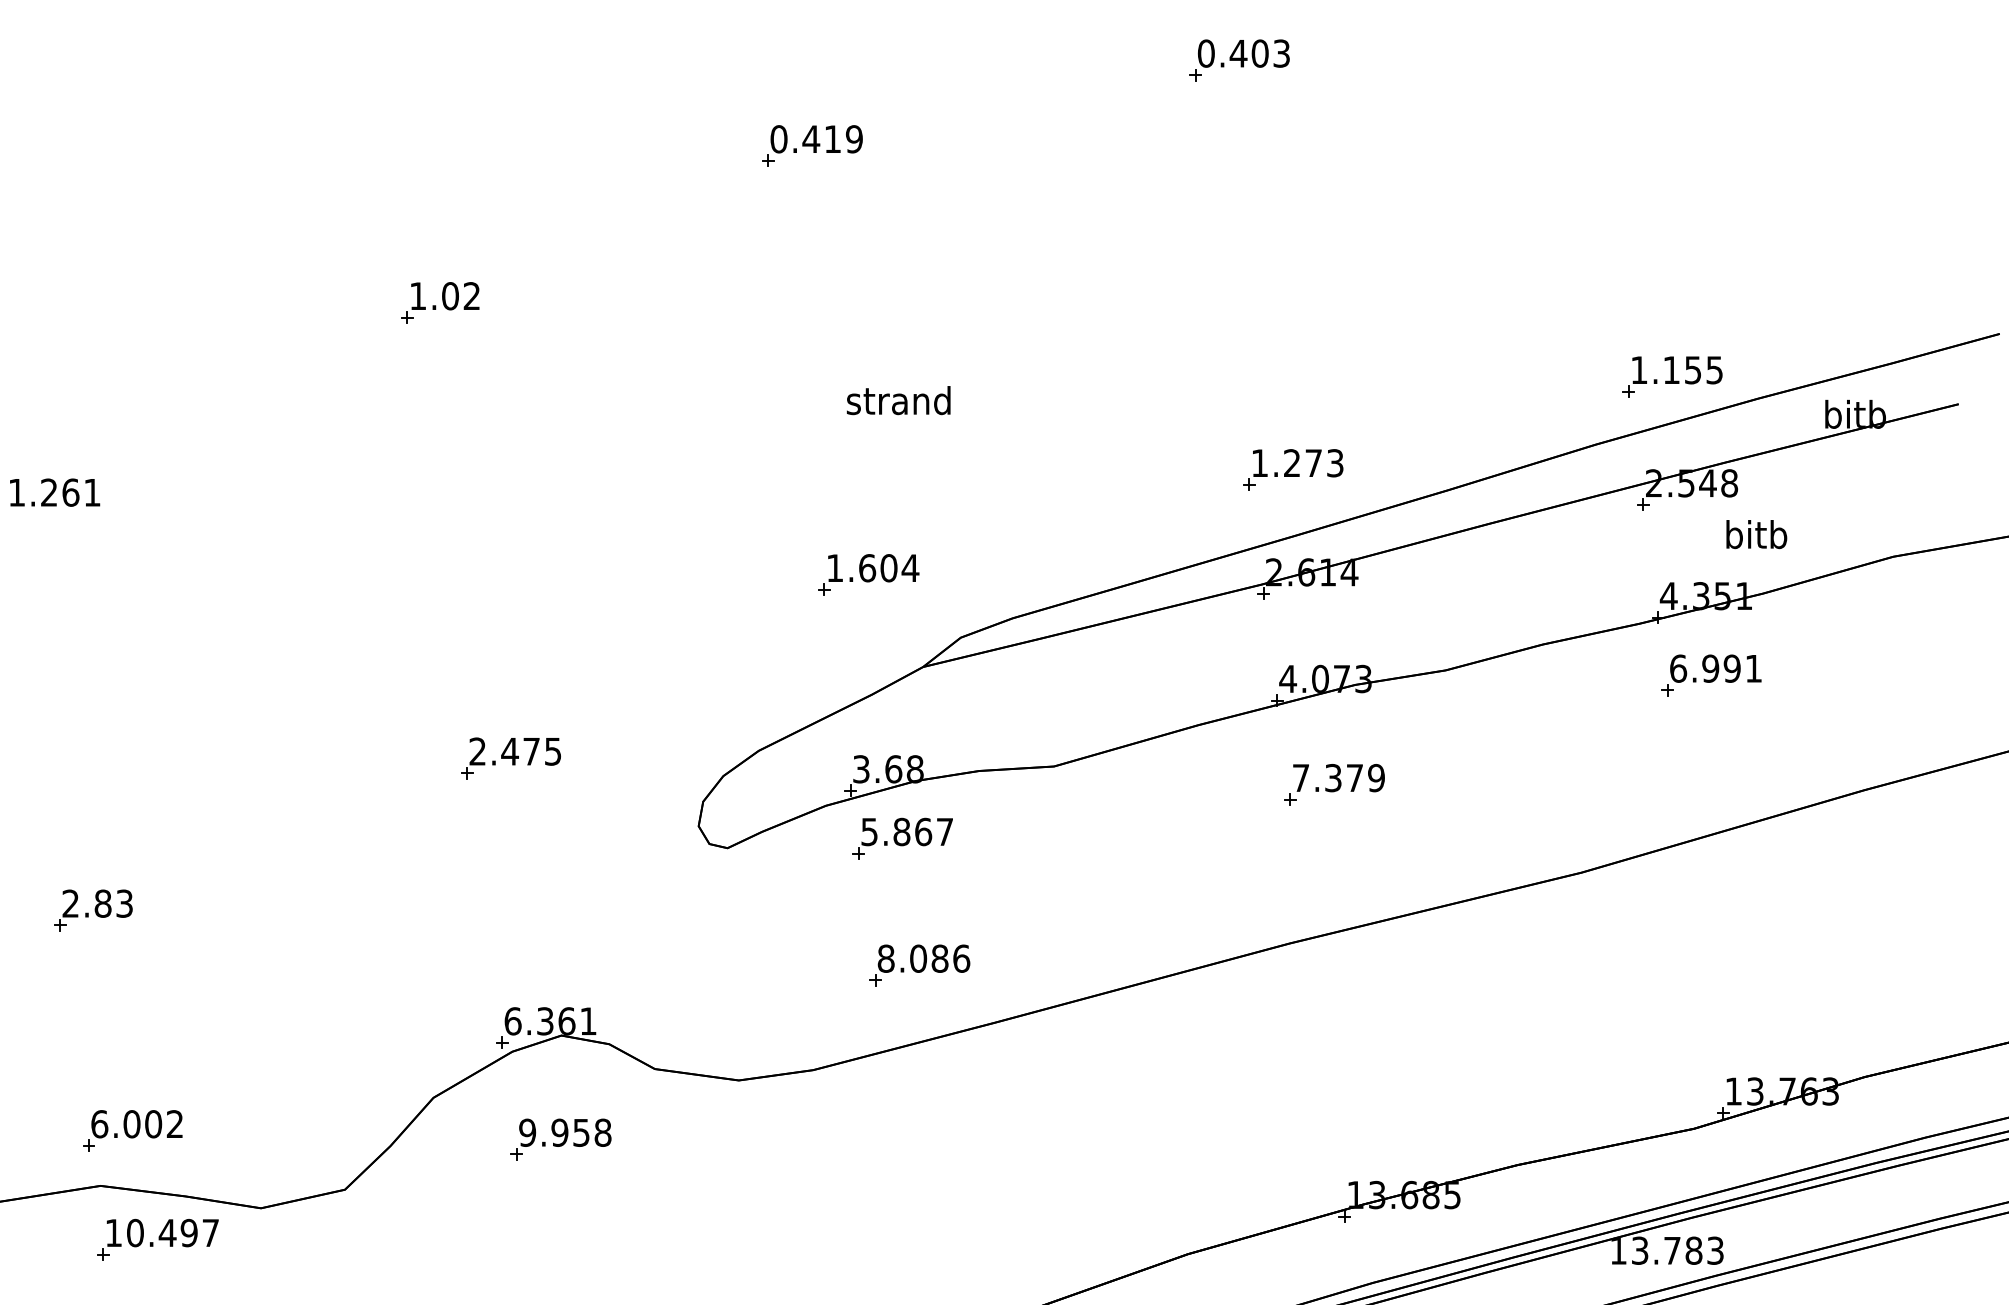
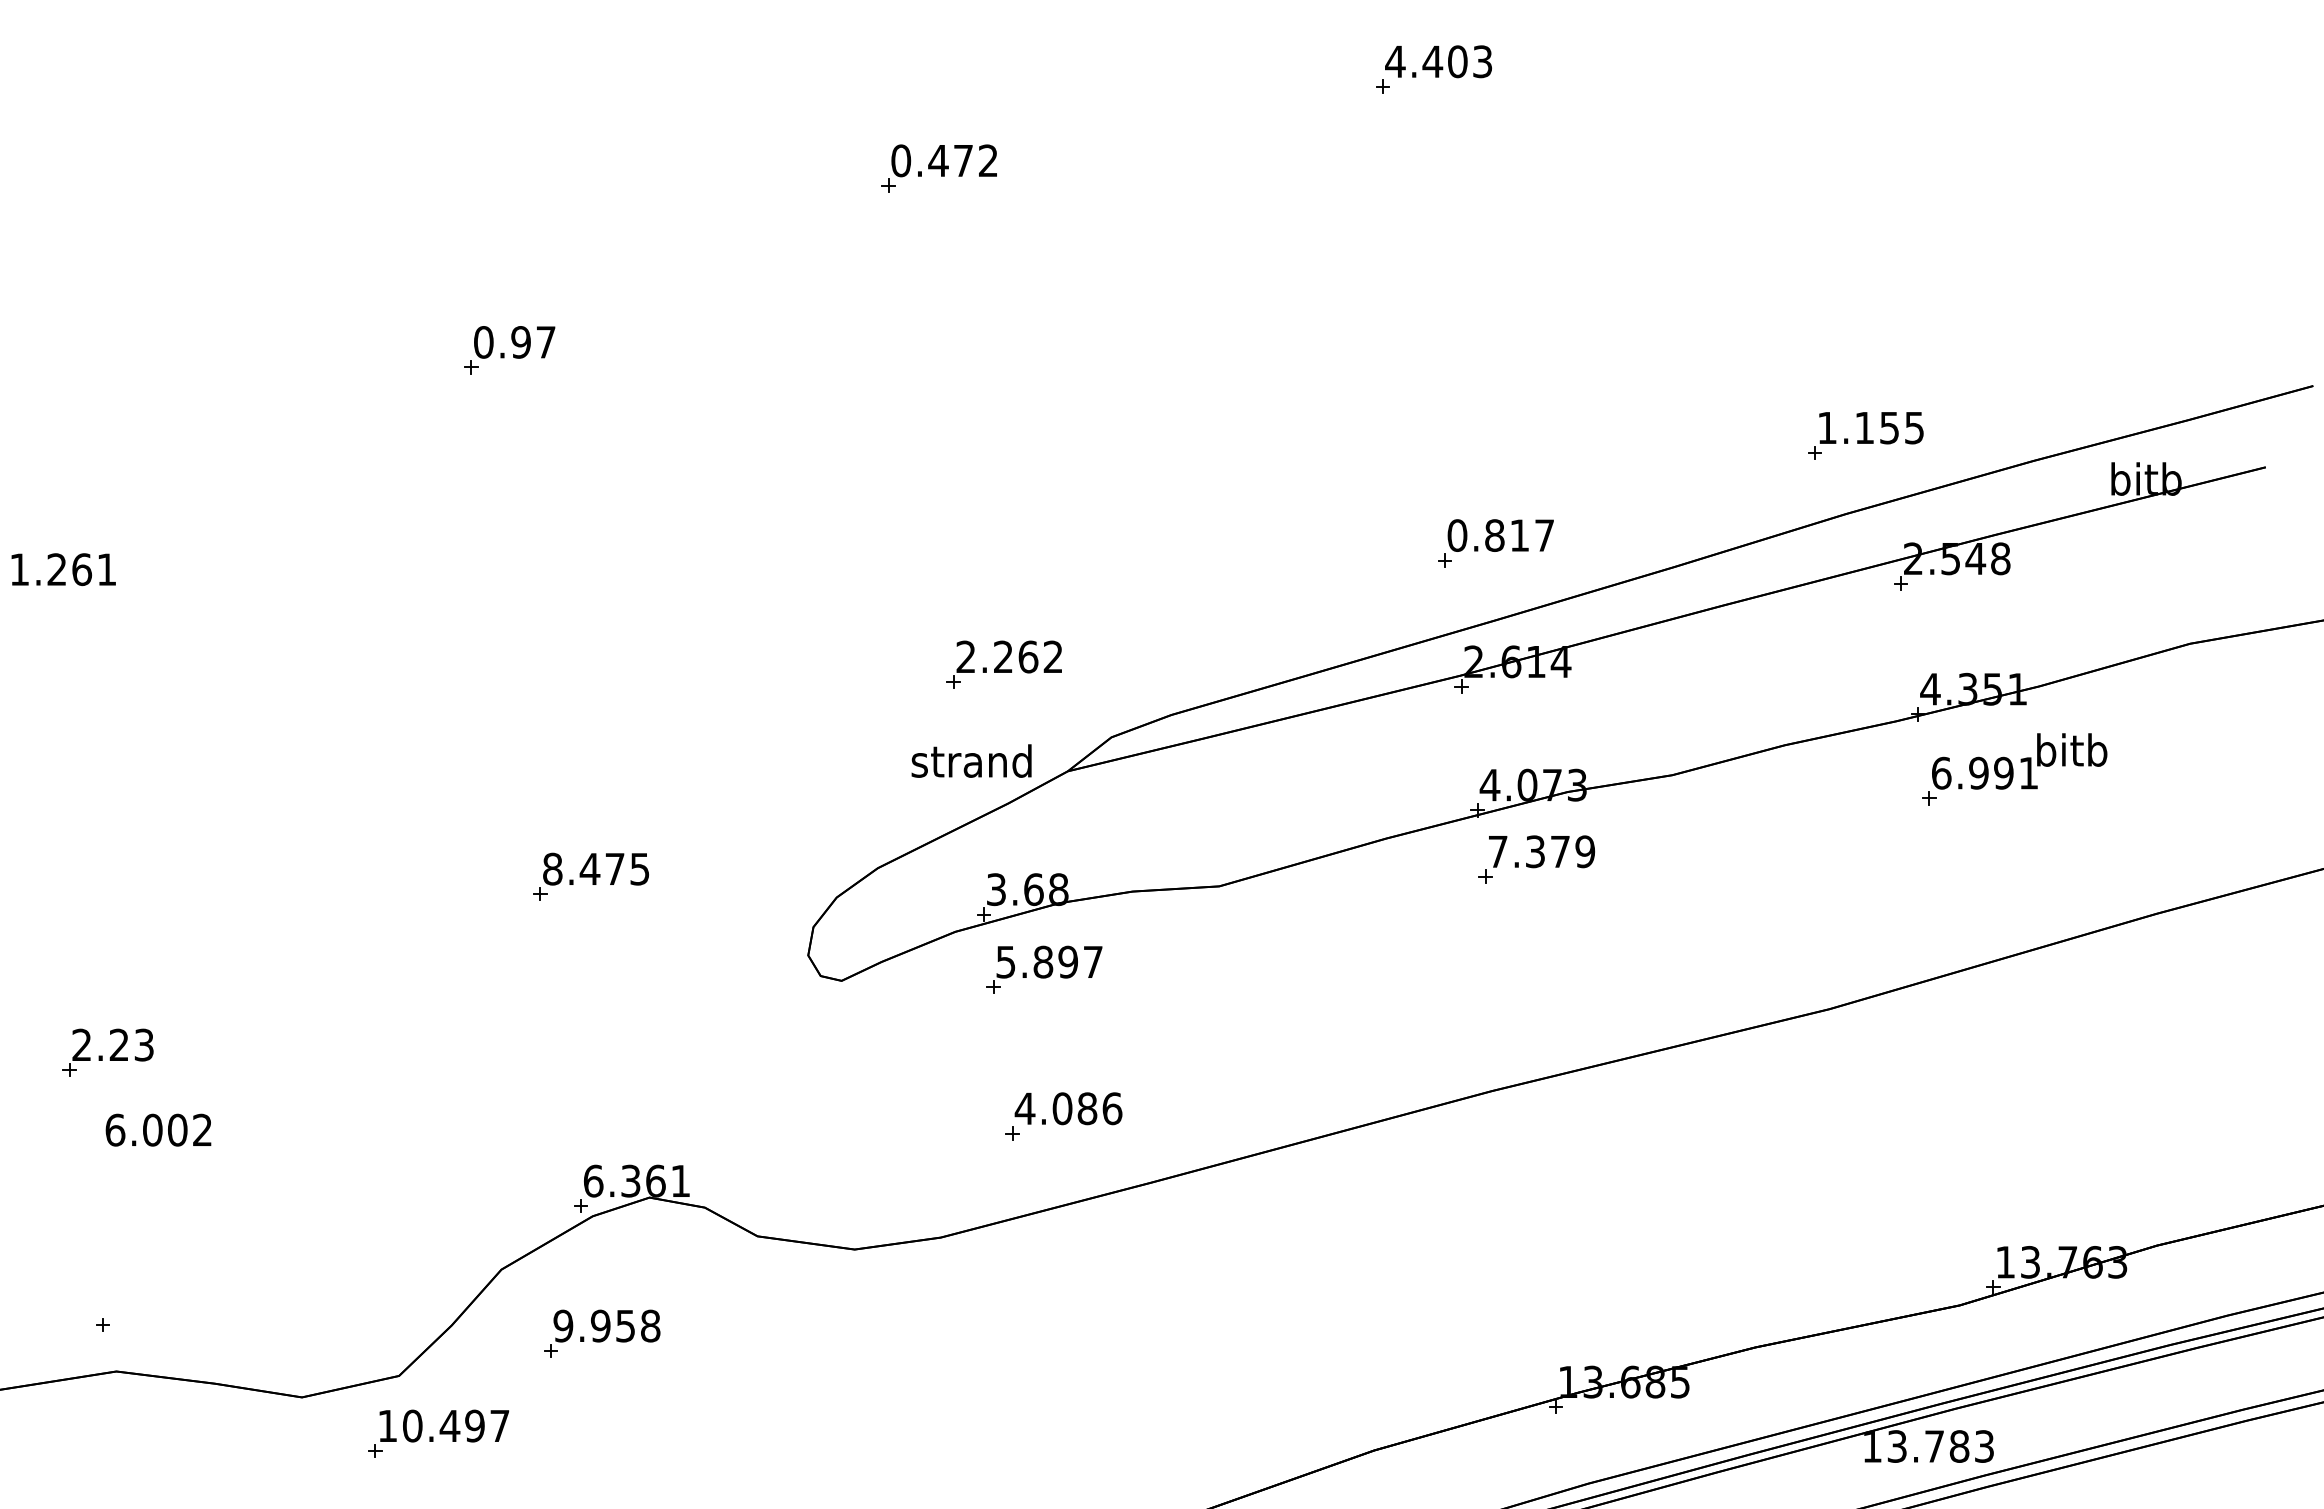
text: (1206, 53) -> (1395, 61), 0.403 -> 4.403
text: (844, 138) -> (976, 160), 0.419 -> 0.472
text: (444, 296) -> (514, 342), 1.02 -> 0.97
part: (1672, 376) -> (1865, 435), moved
text: (898, 400) -> (971, 760), moved
text: (1297, 463) -> (1500, 535), 1.273 -> 0.817
text: (1757, 534) -> (2072, 749), moved
text: (872, 567) -> (1009, 656), 1.604 -> 2.262
text: (477, 751) -> (552, 868), 2.475 -> 8.475
part: (1334, 784) -> (1536, 859), moved
text: (923, 831) -> (1068, 961), 5.867 -> 5.897
text: (103, 903) -> (119, 1044), 2.83 -> 2.23
text: (885, 958) -> (1024, 1108), 8.086 -> 4.086
text: (136, 1123) -> (158, 1129), moved
part: (561, 1139) -> (602, 1333), moved
part: (157, 1239) -> (438, 1433), moved

